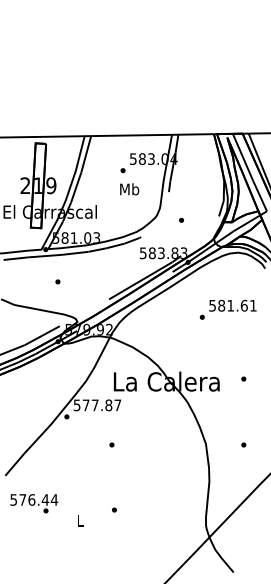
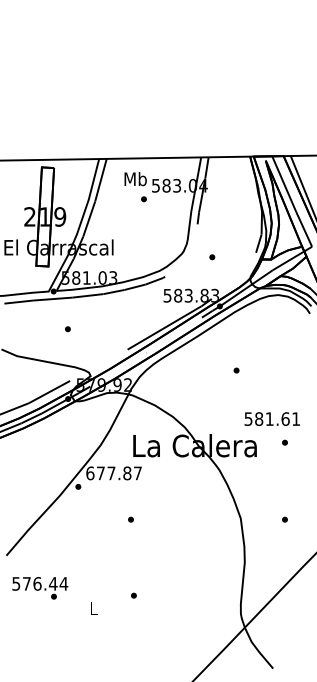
text: (129, 189) -> (135, 179), moved
text: (232, 305) -> (271, 418), moved
text: (77, 405) -> (90, 473), 577.87 -> 677.87

